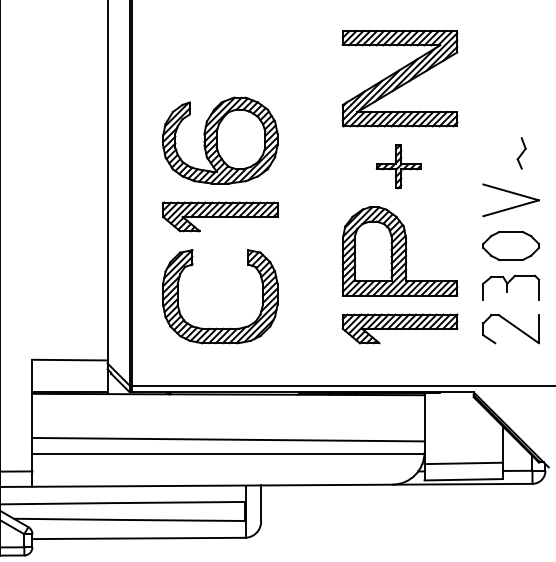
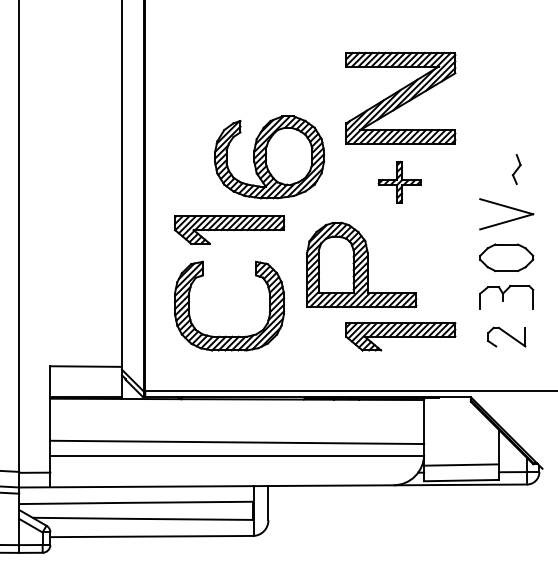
part: (220, 140) -> (269, 157), moved
part: (399, 250) -> (361, 264), moved
part: (510, 328) -> (506, 336), size x0.7

